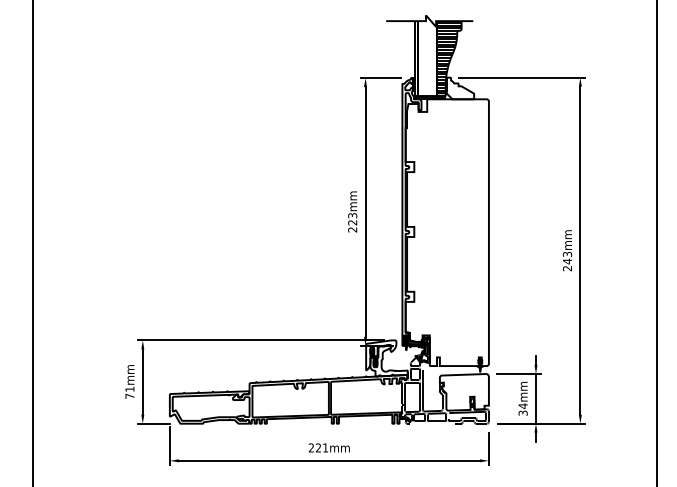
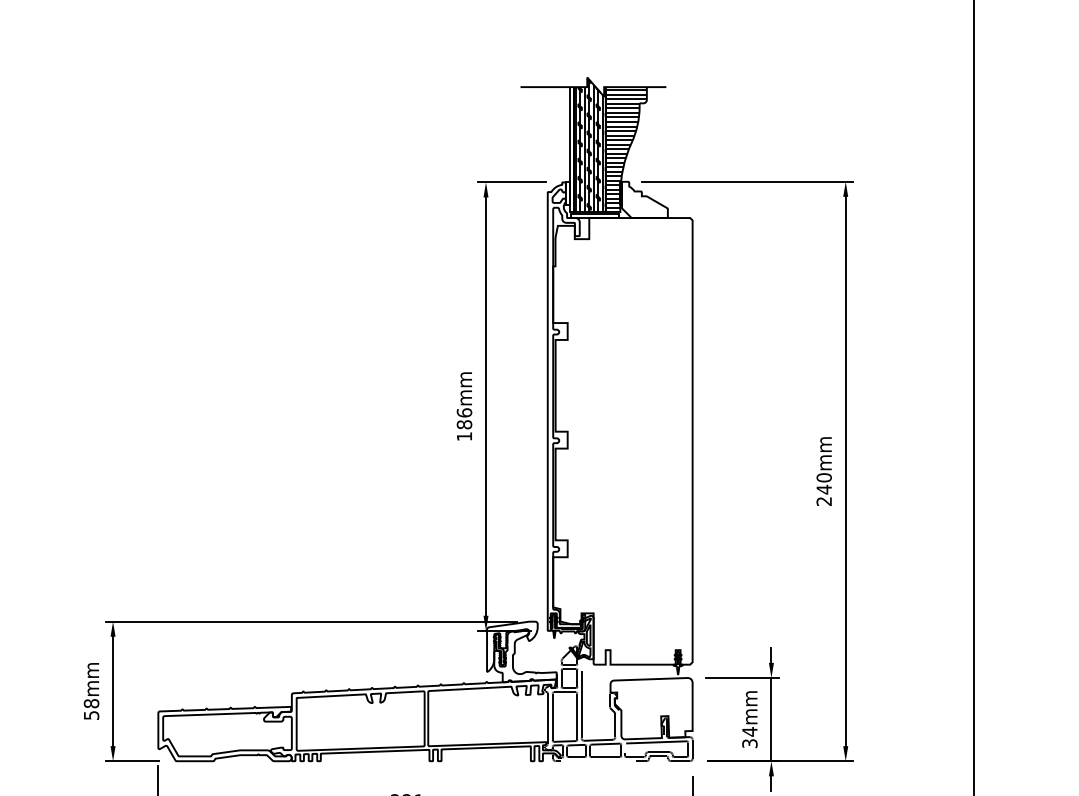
hatch: (428, 55) -> (591, 144), added
text: (352, 222) -> (464, 424), 223mm -> 186mm
text: (567, 254) -> (824, 477), 243mm -> 240mm
text: (129, 392) -> (90, 708), 71mm -> 58mm

